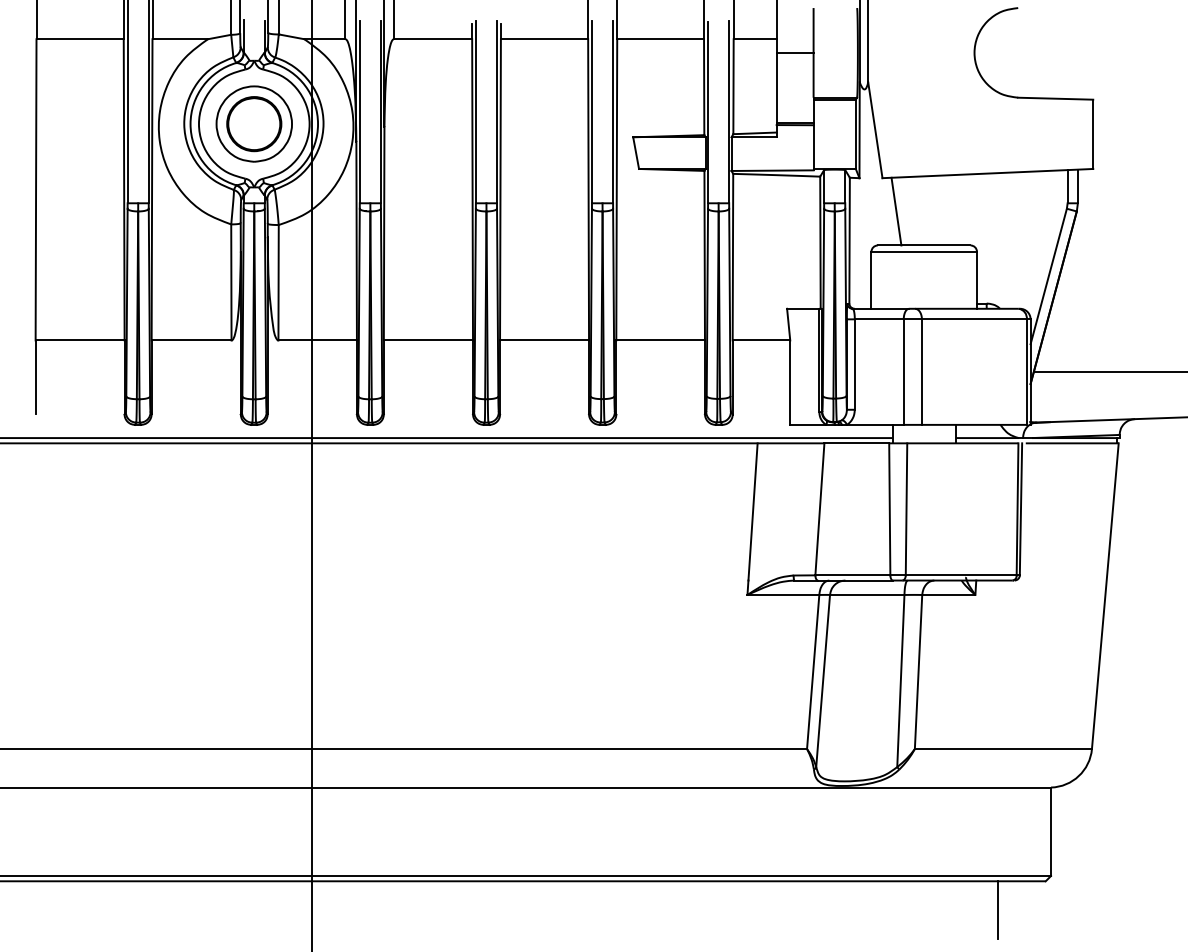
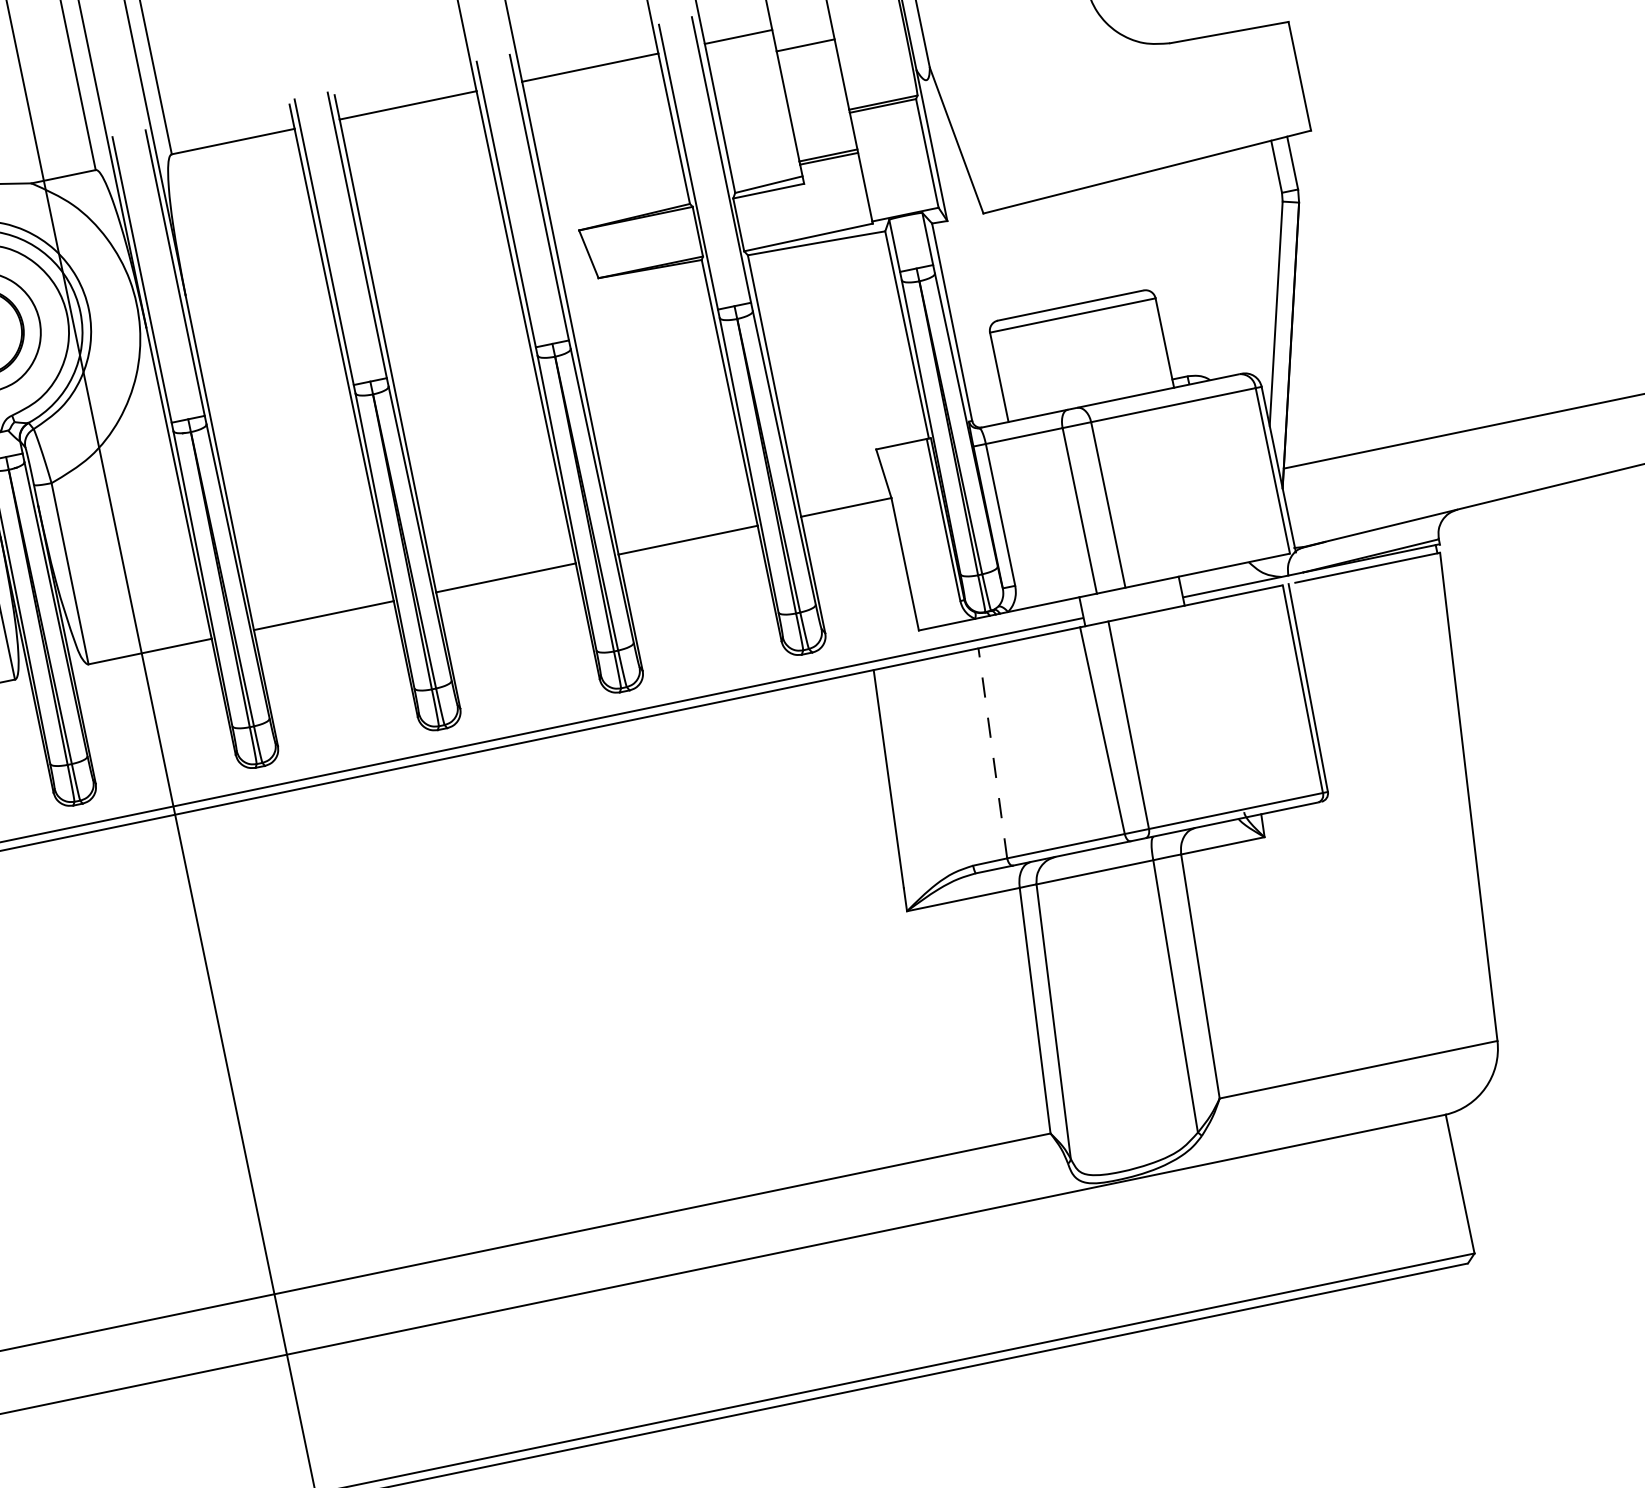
line: (896, 211) -> (1016, 261), removed
line: (819, 508) -> (991, 752), solid -> dashed
line: (998, 910) -> (1403, 1324), removed

